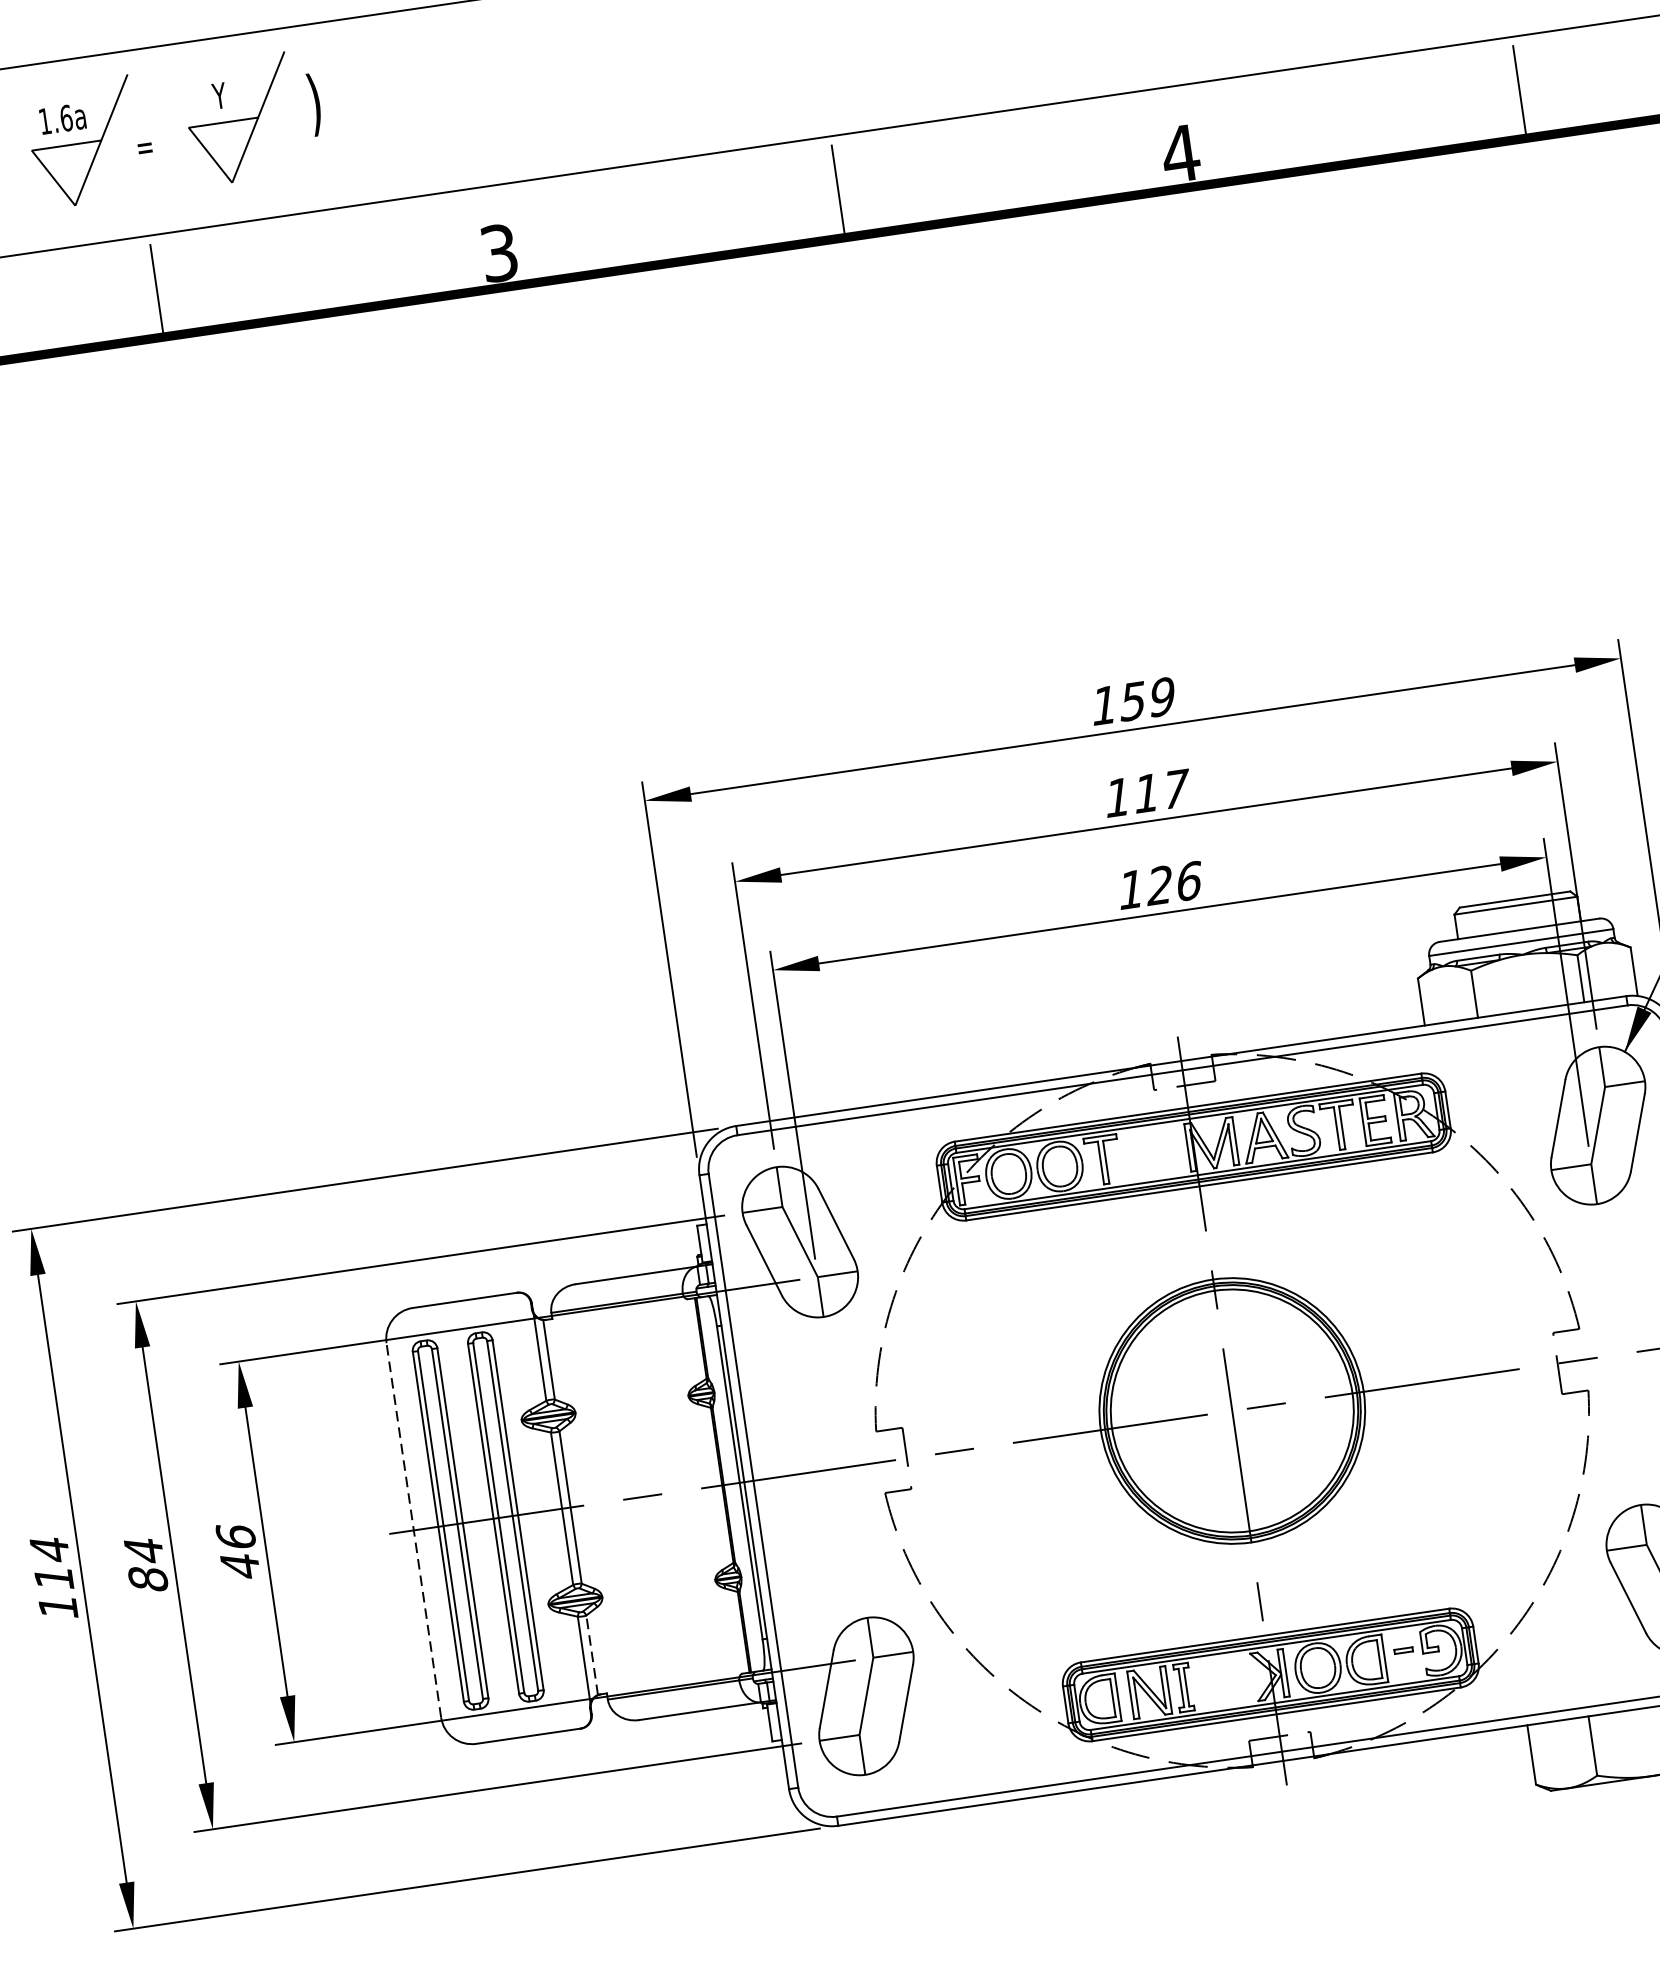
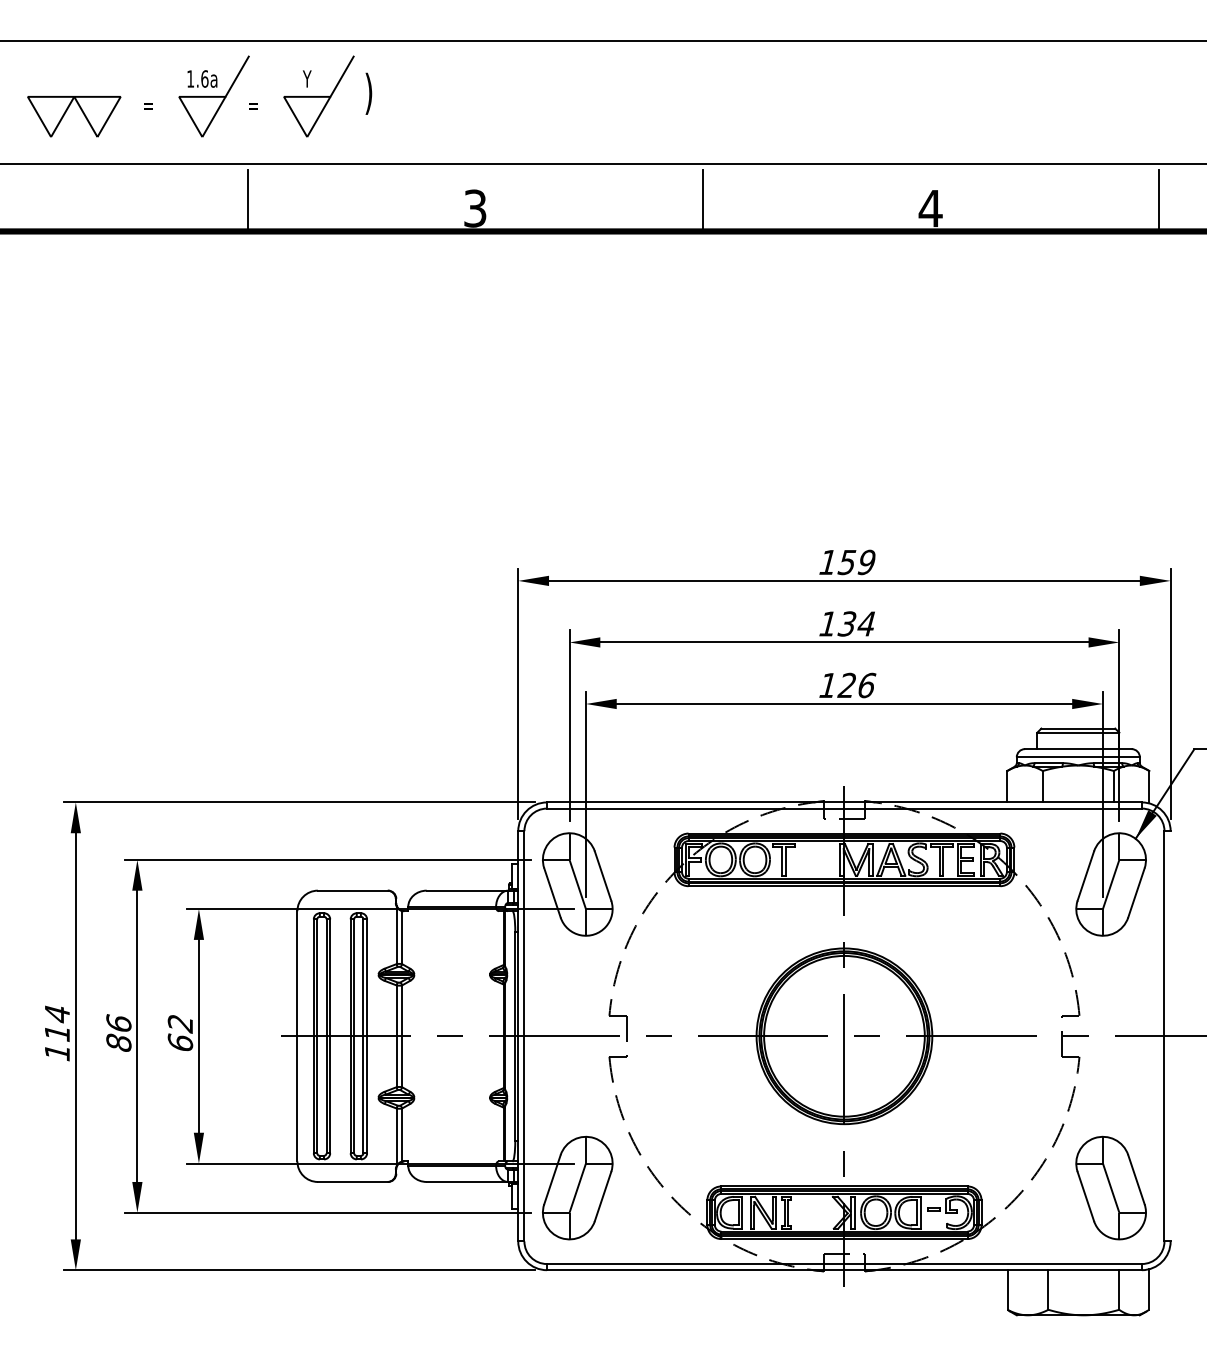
text: (1161, 790) -> (857, 623), 117 -> 134
line: (413, 1529) -> (297, 1035), dashed -> solid
text: (143, 1550) -> (118, 1023), 84 -> 86
text: (238, 1551) -> (180, 1033), 46 -> 62
line: (592, 1655) -> (402, 1135), dashed -> solid

